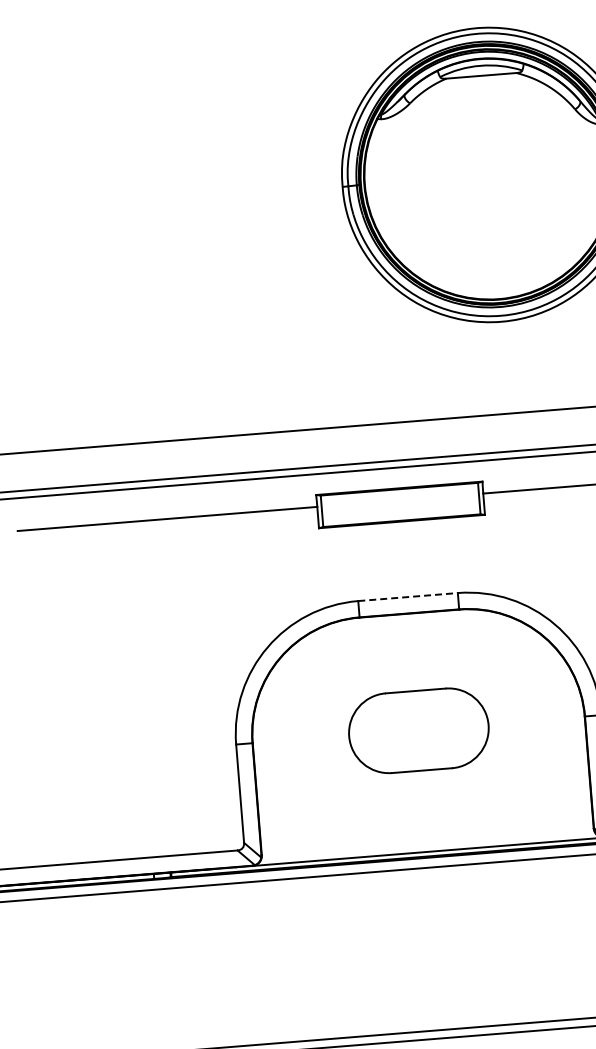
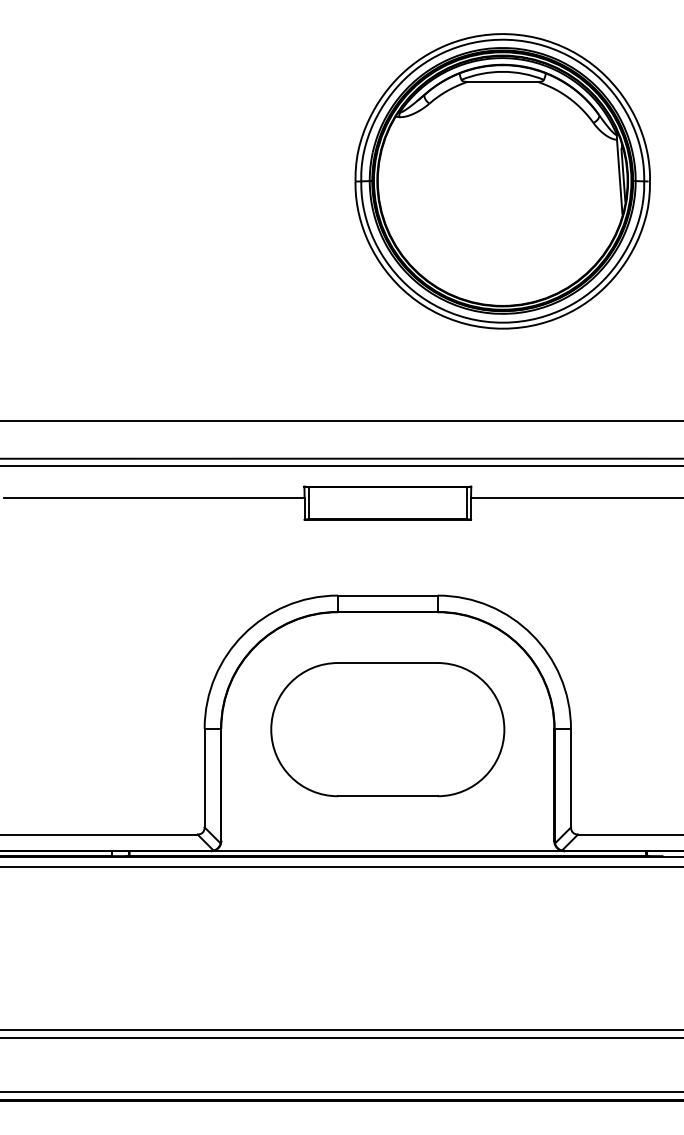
line: (407, 596) -> (387, 595), dashed -> solid
part: (418, 730) -> (387, 729), size x1.67

